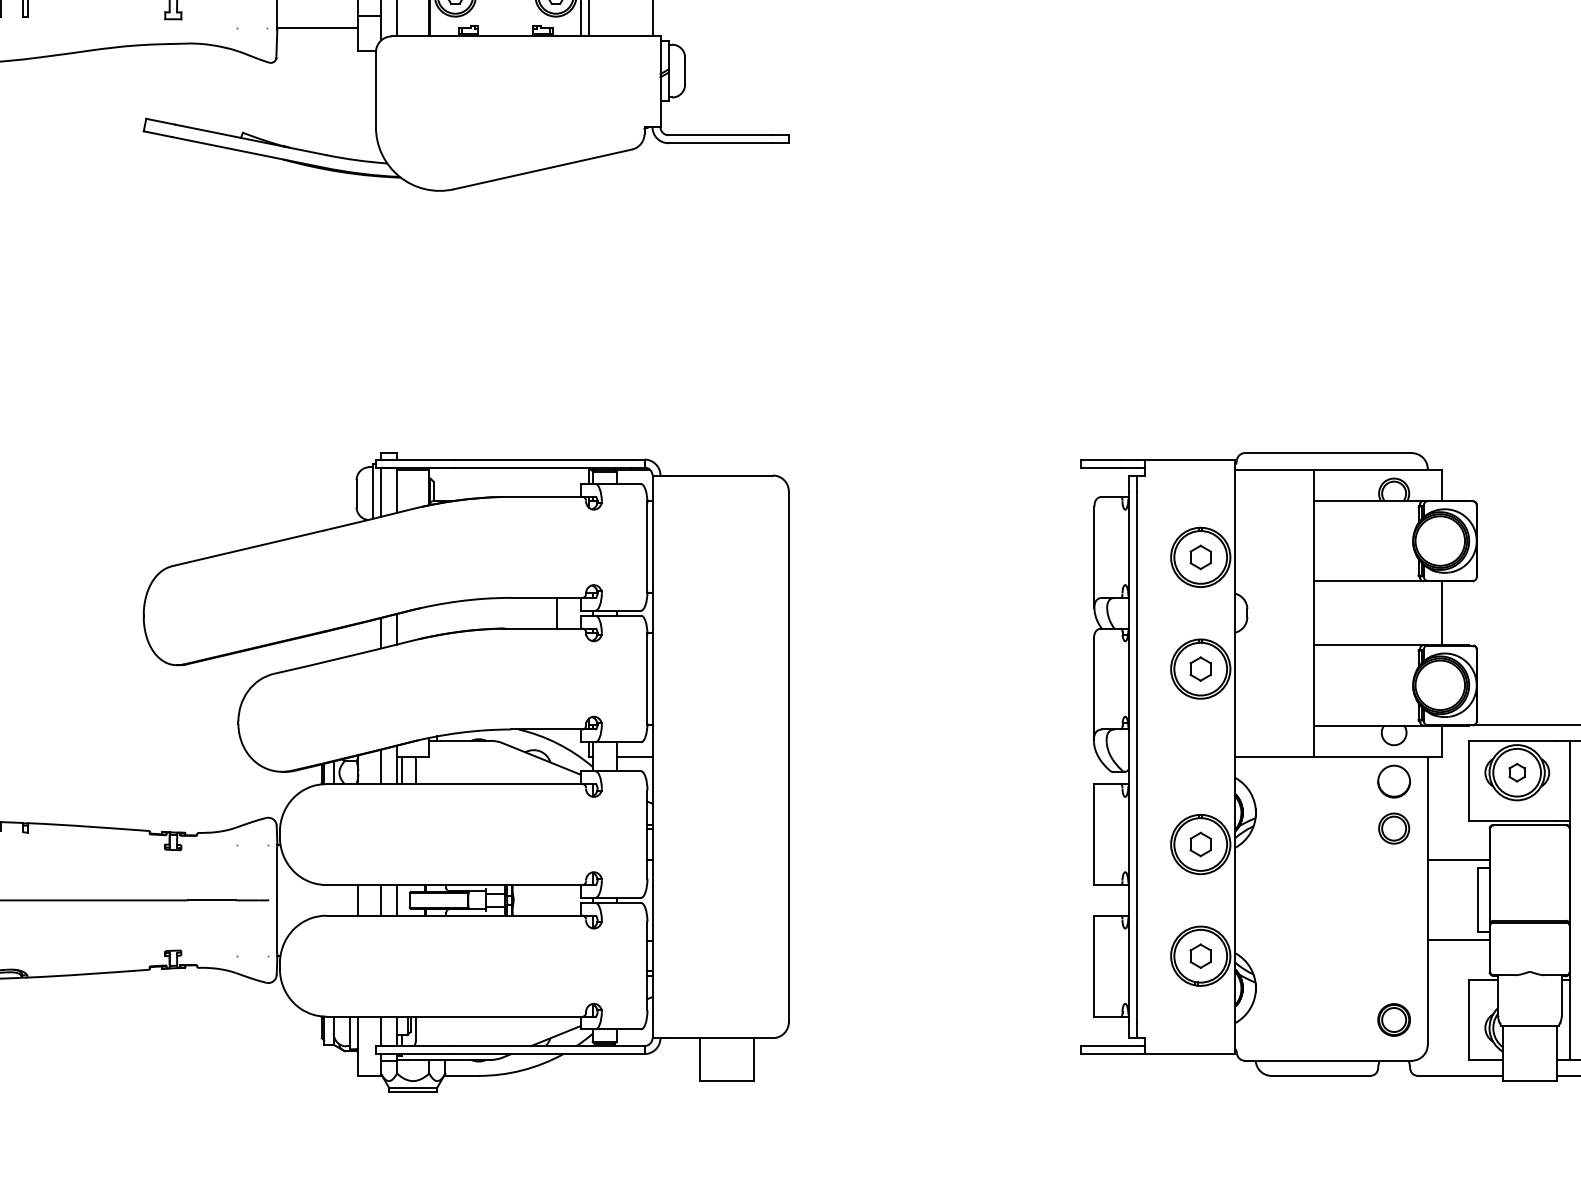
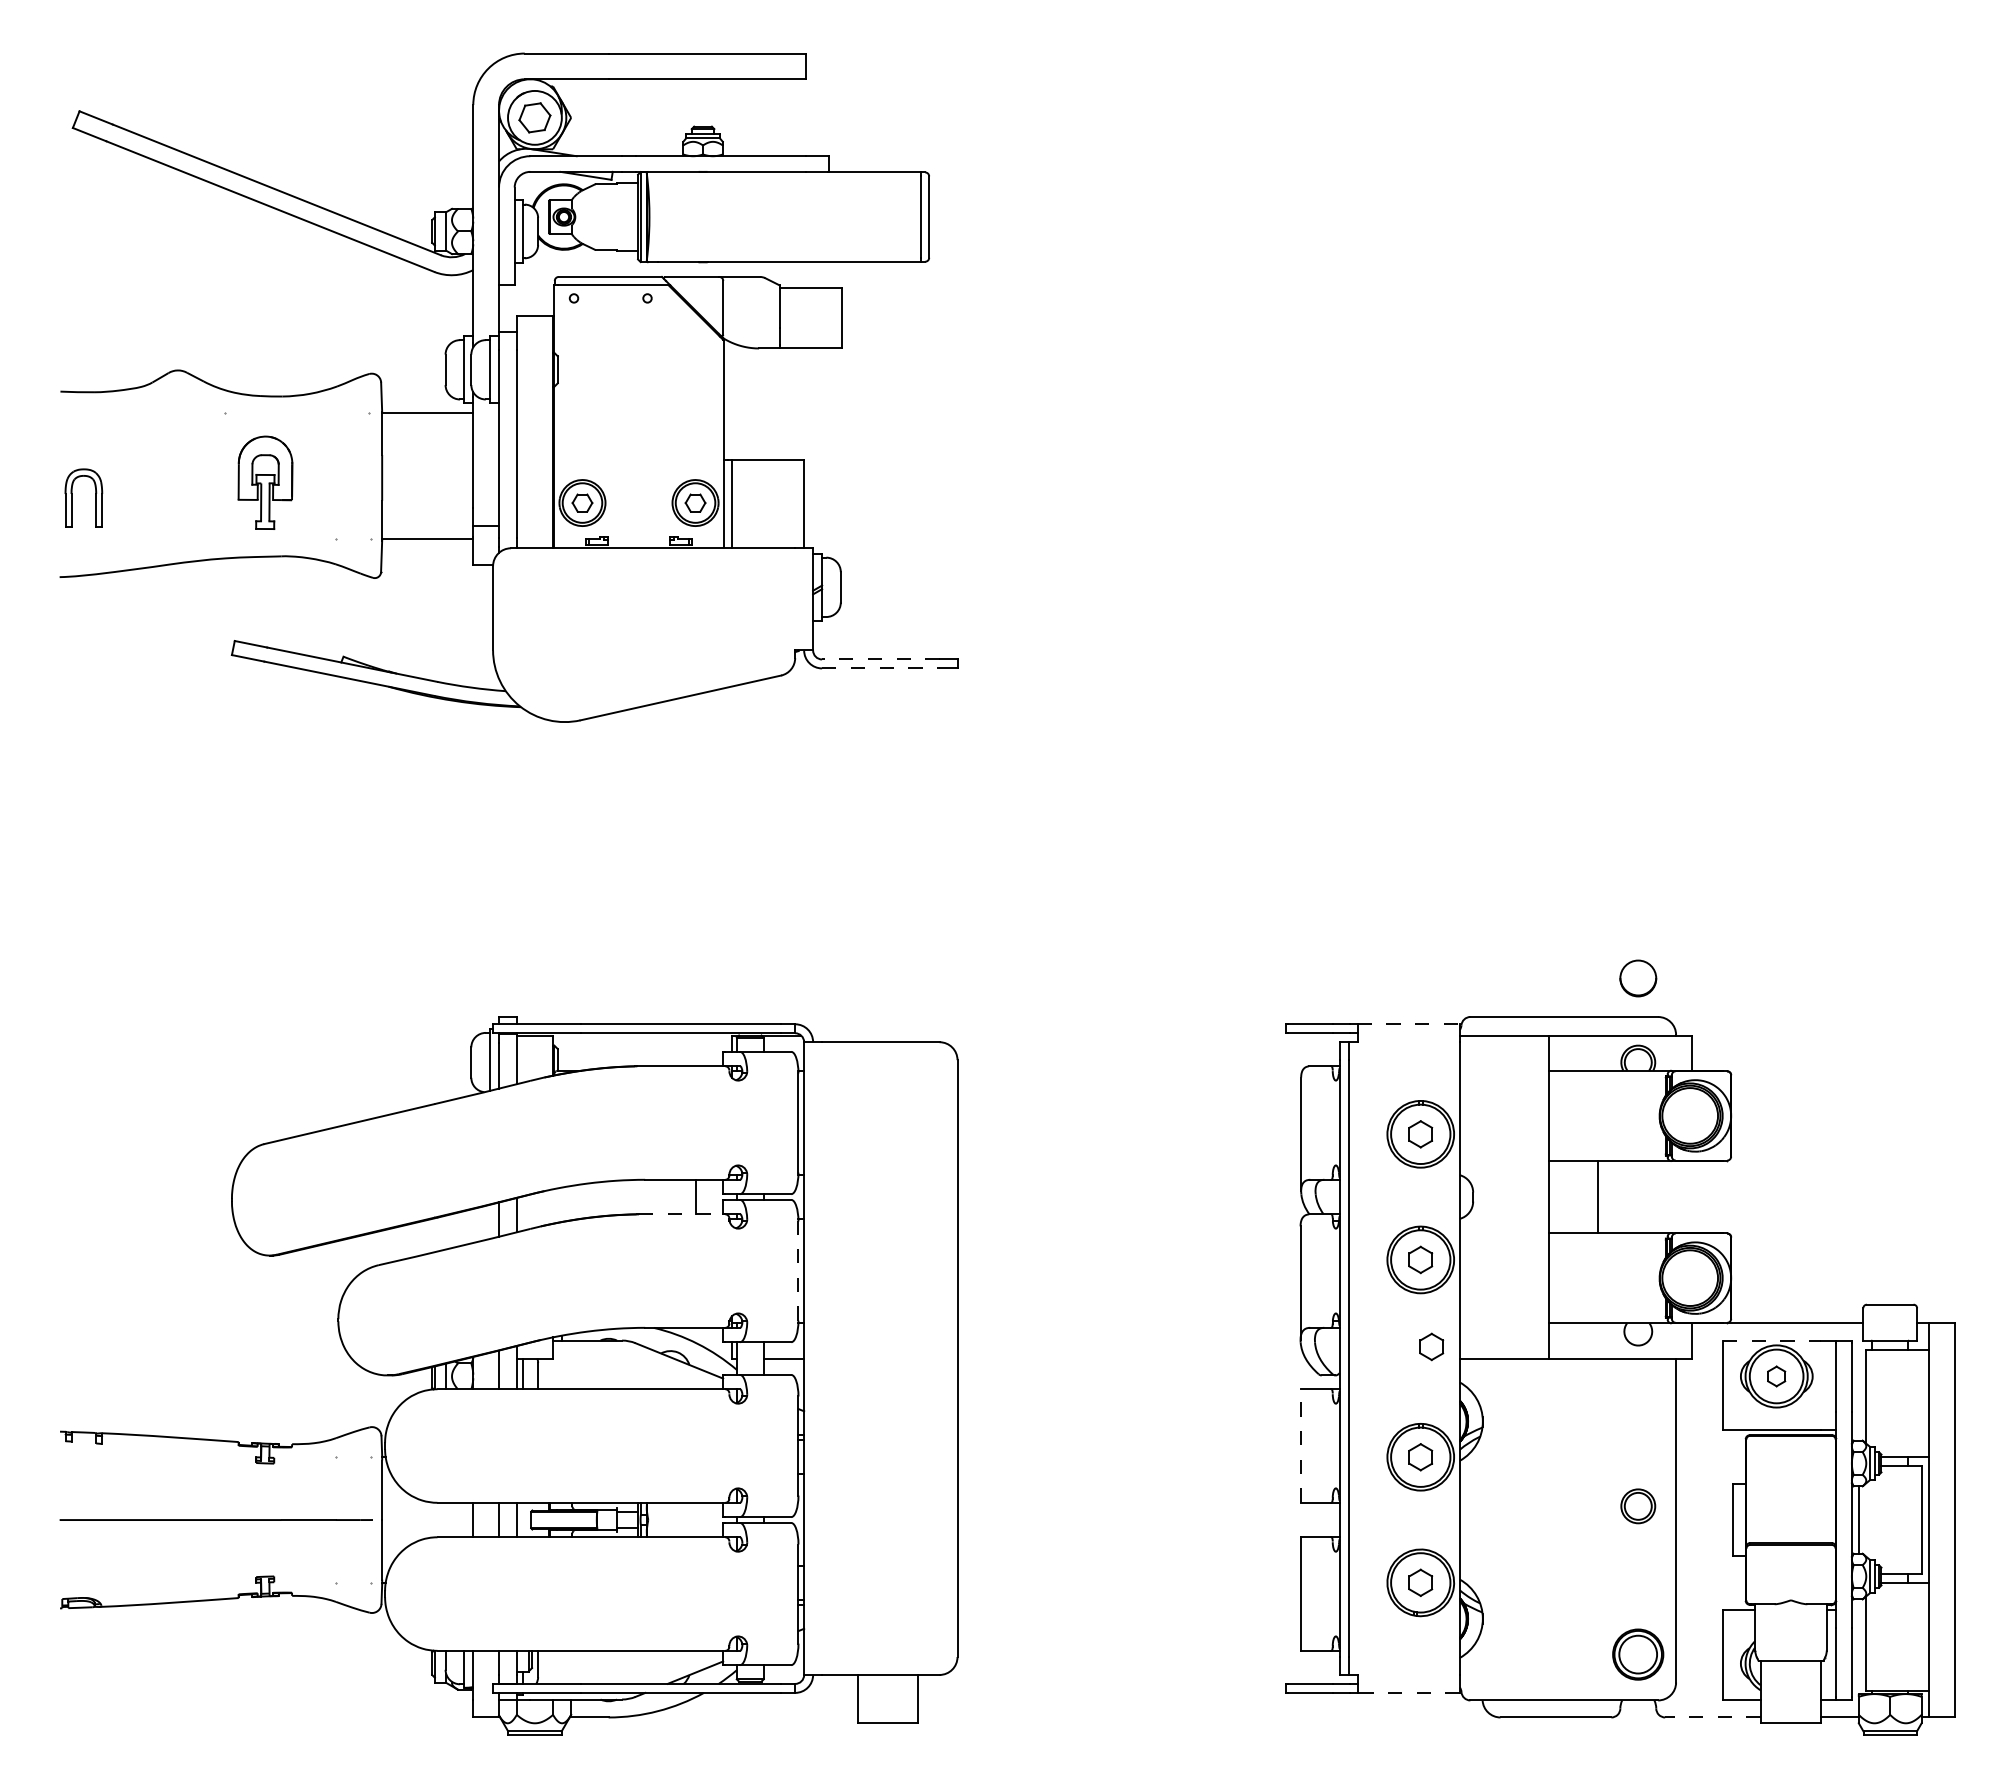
line: (720, 135) -> (880, 659), solid -> dashed
line: (720, 143) -> (880, 668), solid -> dashed
line: (1190, 459) -> (1409, 1024), solid -> dashed
line: (1442, 612) -> (1598, 1196), moved
line: (544, 628) -> (682, 1214), solid -> dashed
line: (647, 679) -> (798, 1271), solid -> dashed
line: (1512, 740) -> (1771, 1340), solid -> dashed
part: (1210, 746) -> (1431, 1346), added
part: (1394, 781) -> (1638, 978), moved
part: (1394, 828) -> (1638, 1506), moved
line: (1093, 834) -> (1300, 1446), solid -> dashed
line: (1458, 860) -> (1710, 1475), removed
line: (1458, 939) -> (1710, 1564), removed
part: (1394, 1019) -> (1638, 1654), size x1.4
line: (1189, 1053) -> (1408, 1692), solid -> dashed
line: (1460, 1075) -> (1712, 1717), solid -> dashed

